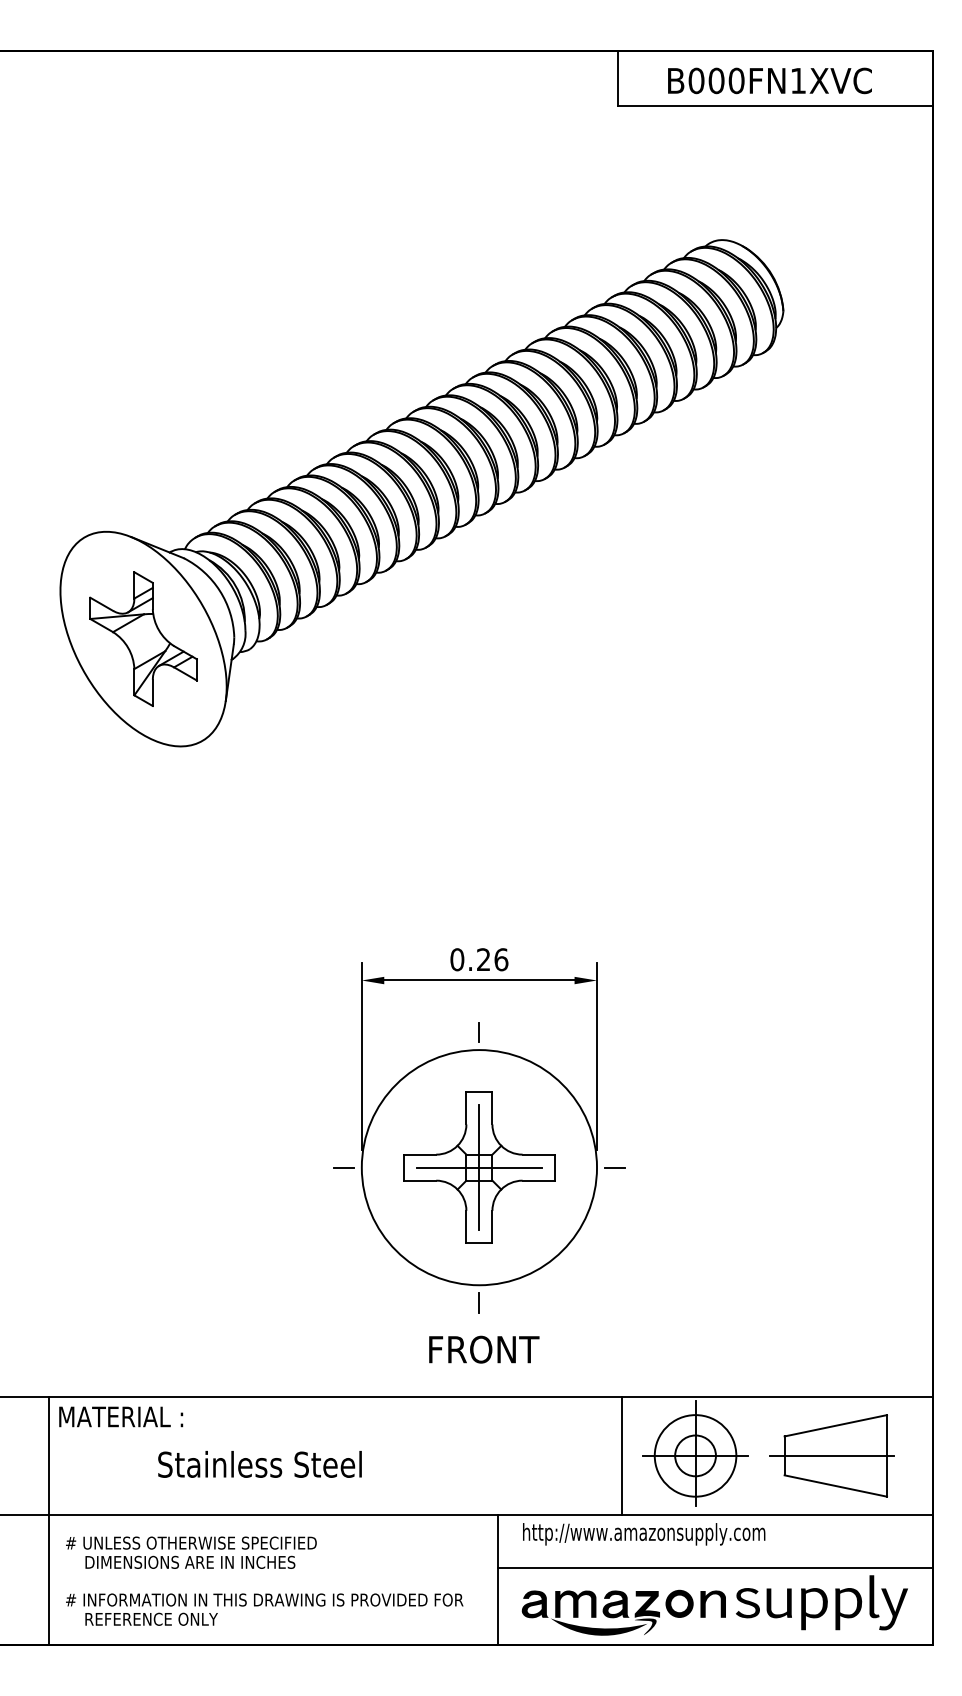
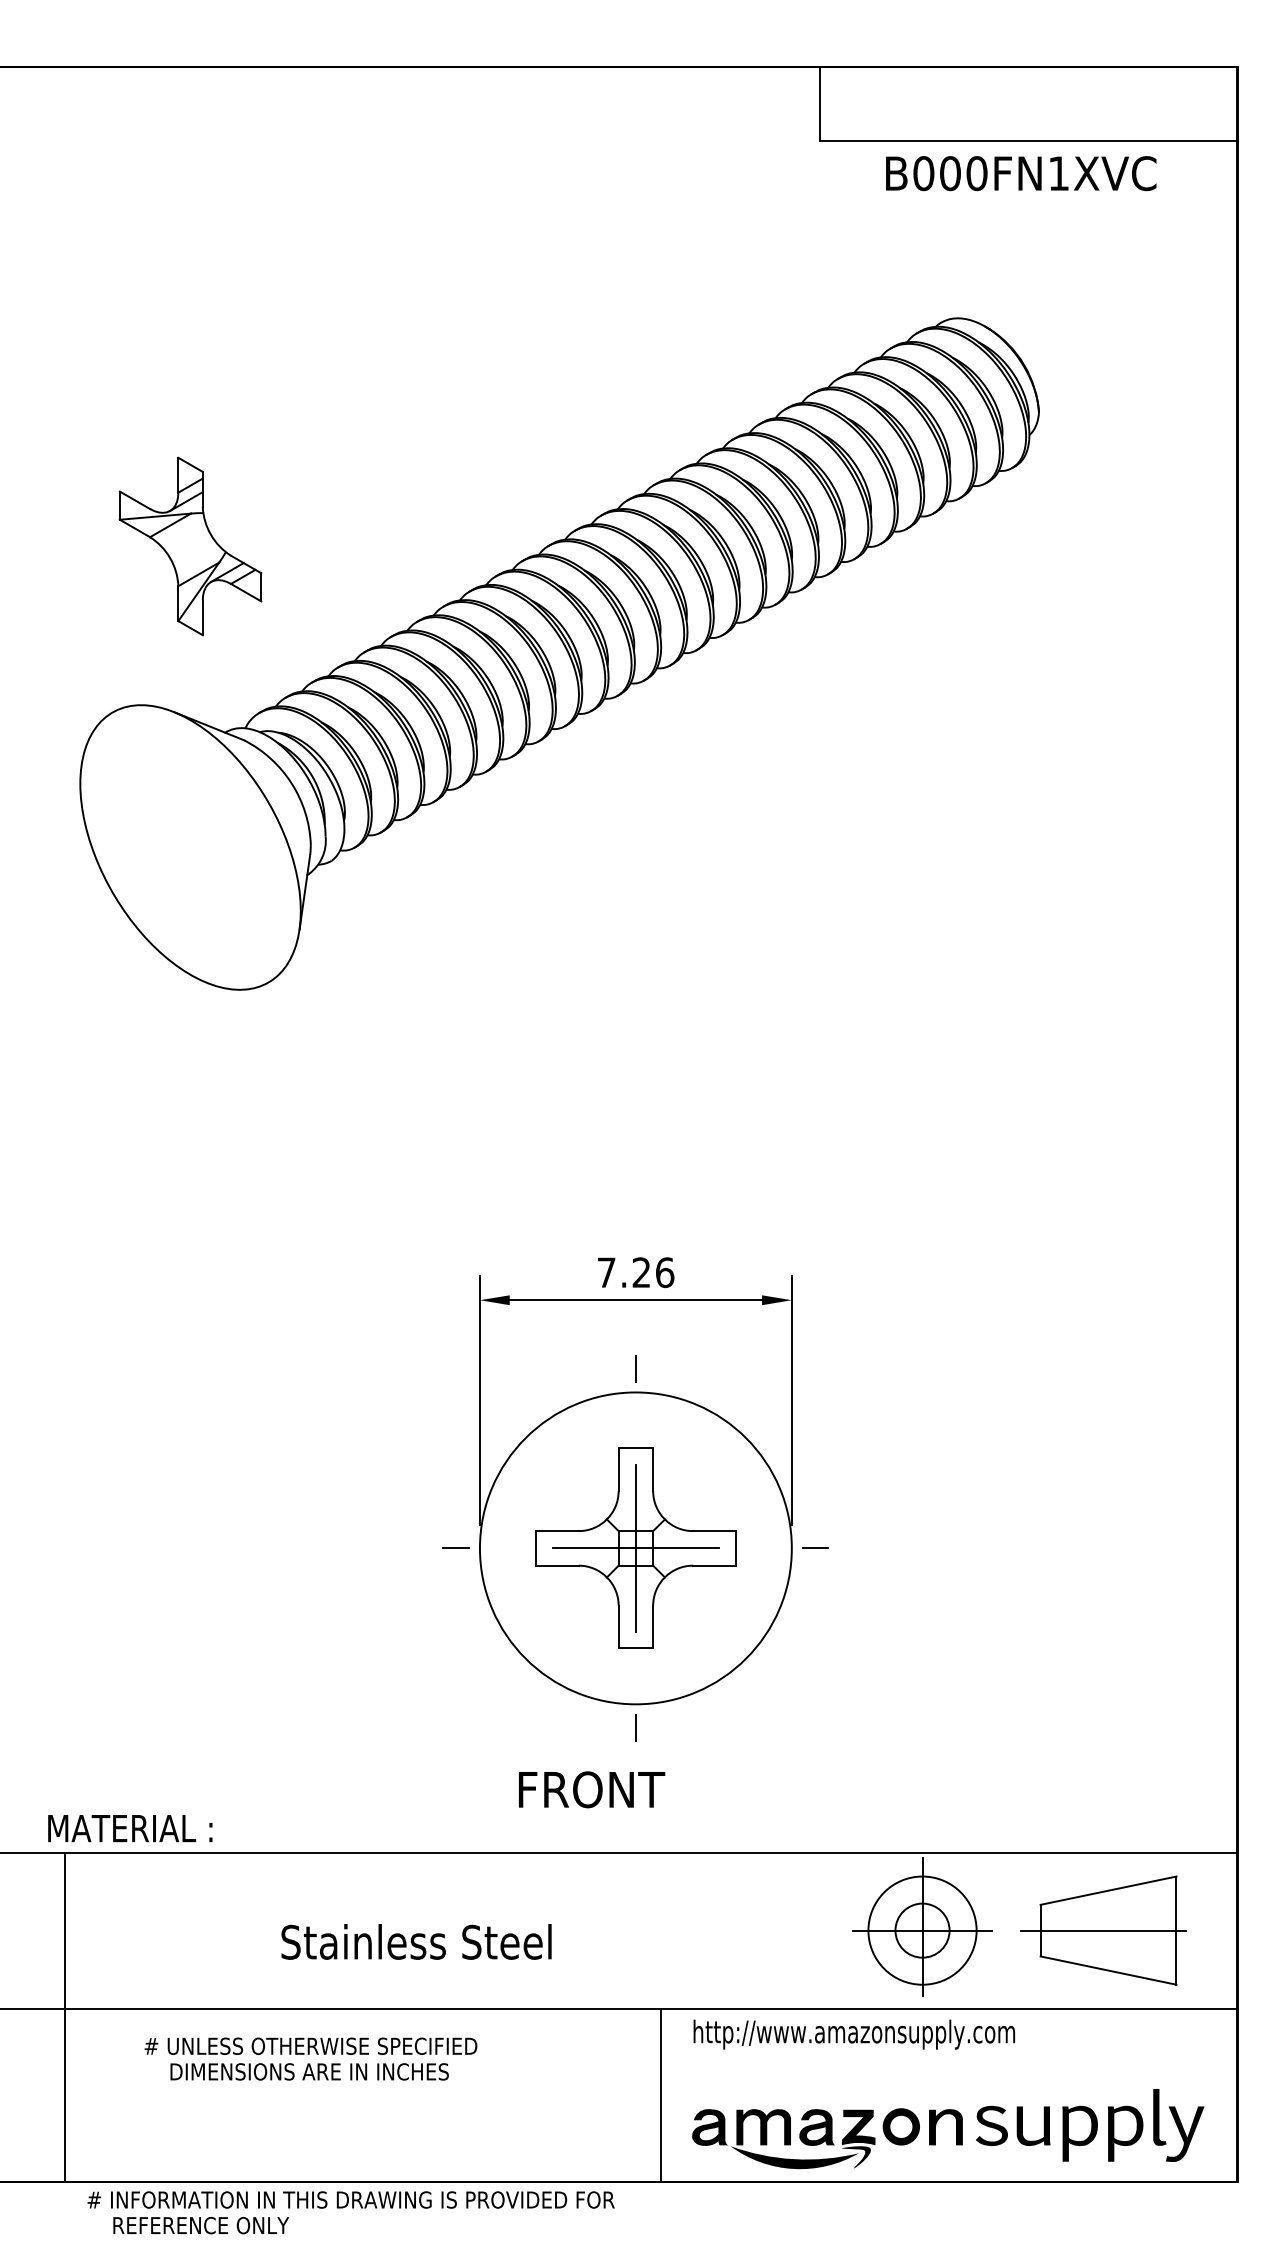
text: (769, 80) -> (1020, 173), moved
part: (143, 638) -> (190, 545), moved
text: (457, 959) -> (606, 1272), 0.26 -> 7.26
text: (484, 1349) -> (592, 1789), moved
text: (121, 1416) -> (130, 1827), moved
line: (621, 1456) -> (824, 1931), removed
text: (259, 1464) -> (415, 1942), moved
text: (191, 1552) -> (311, 2058), moved
line: (715, 1567) -> (948, 2078), removed
text: (264, 1609) -> (350, 2212), moved

